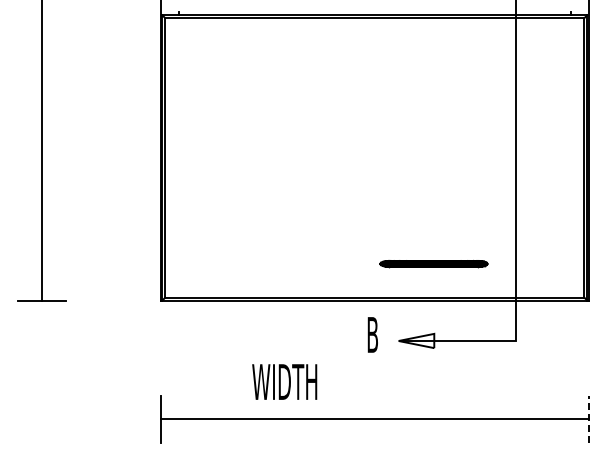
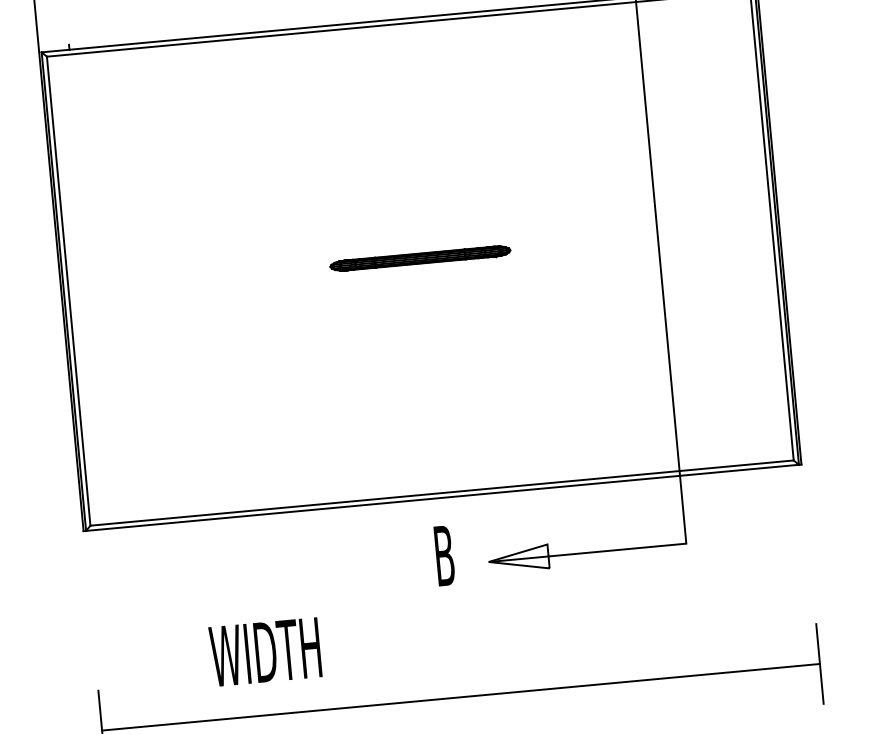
part: (433, 264) -> (419, 259), moved
text: (284, 381) -> (265, 651), moved
line: (588, 419) -> (819, 664), dashed -> solid

